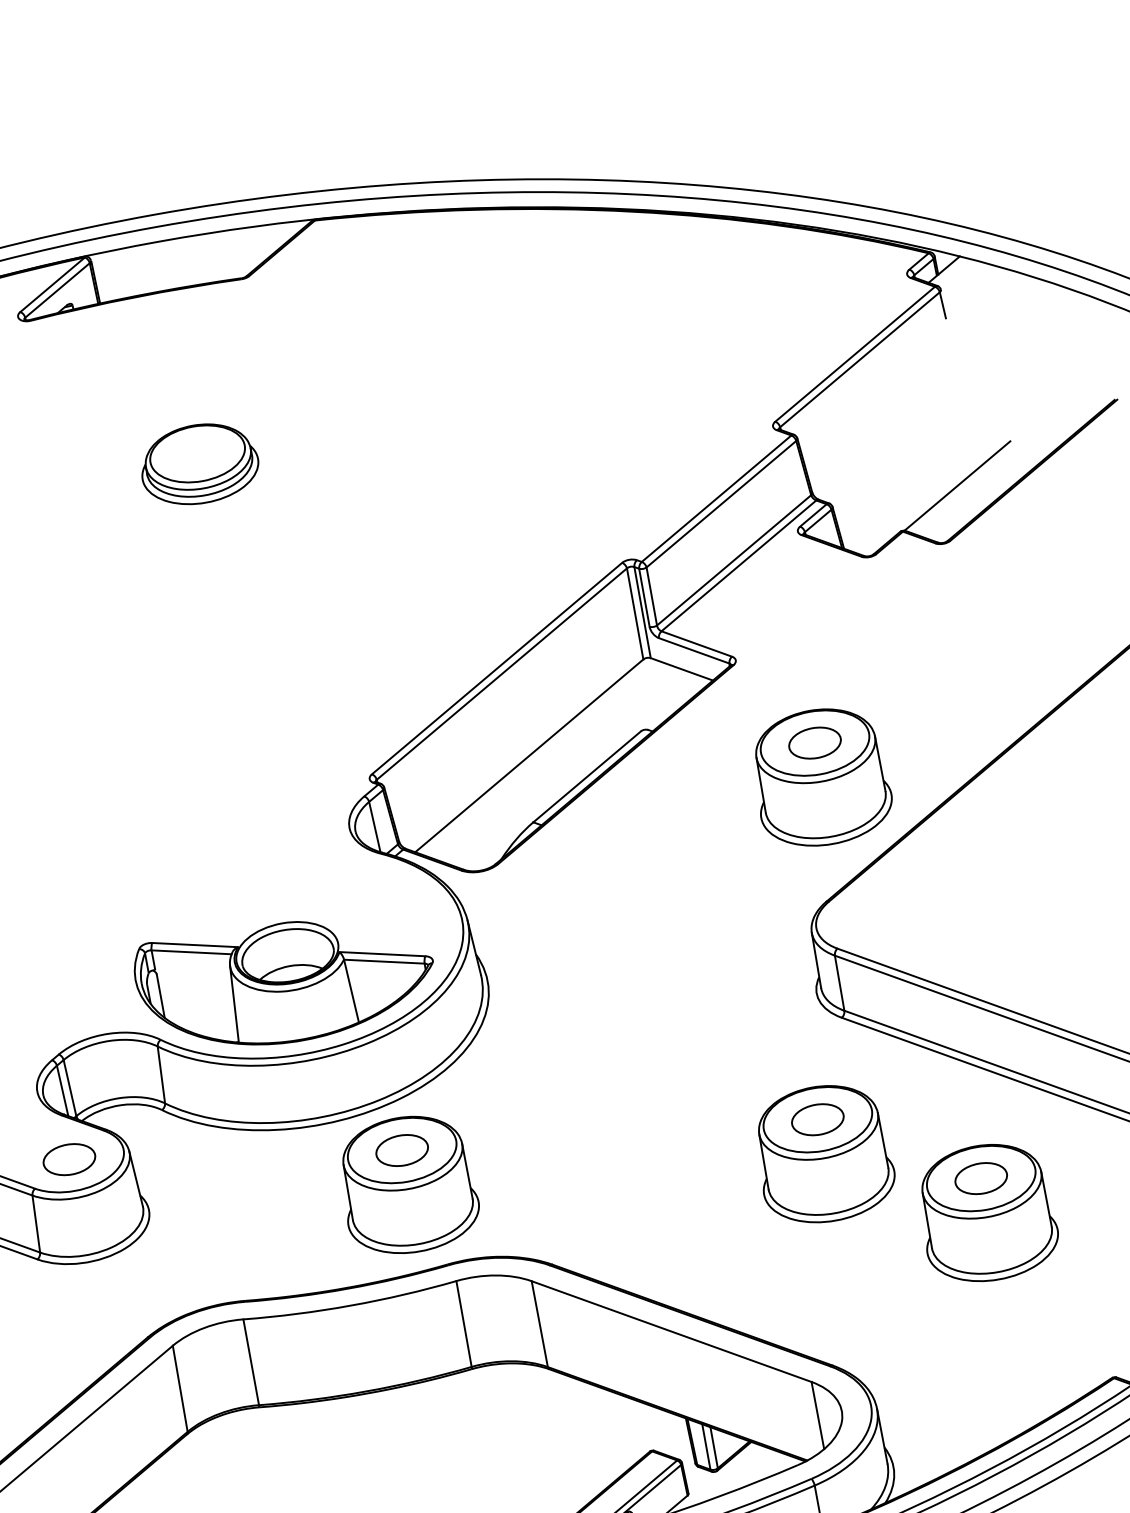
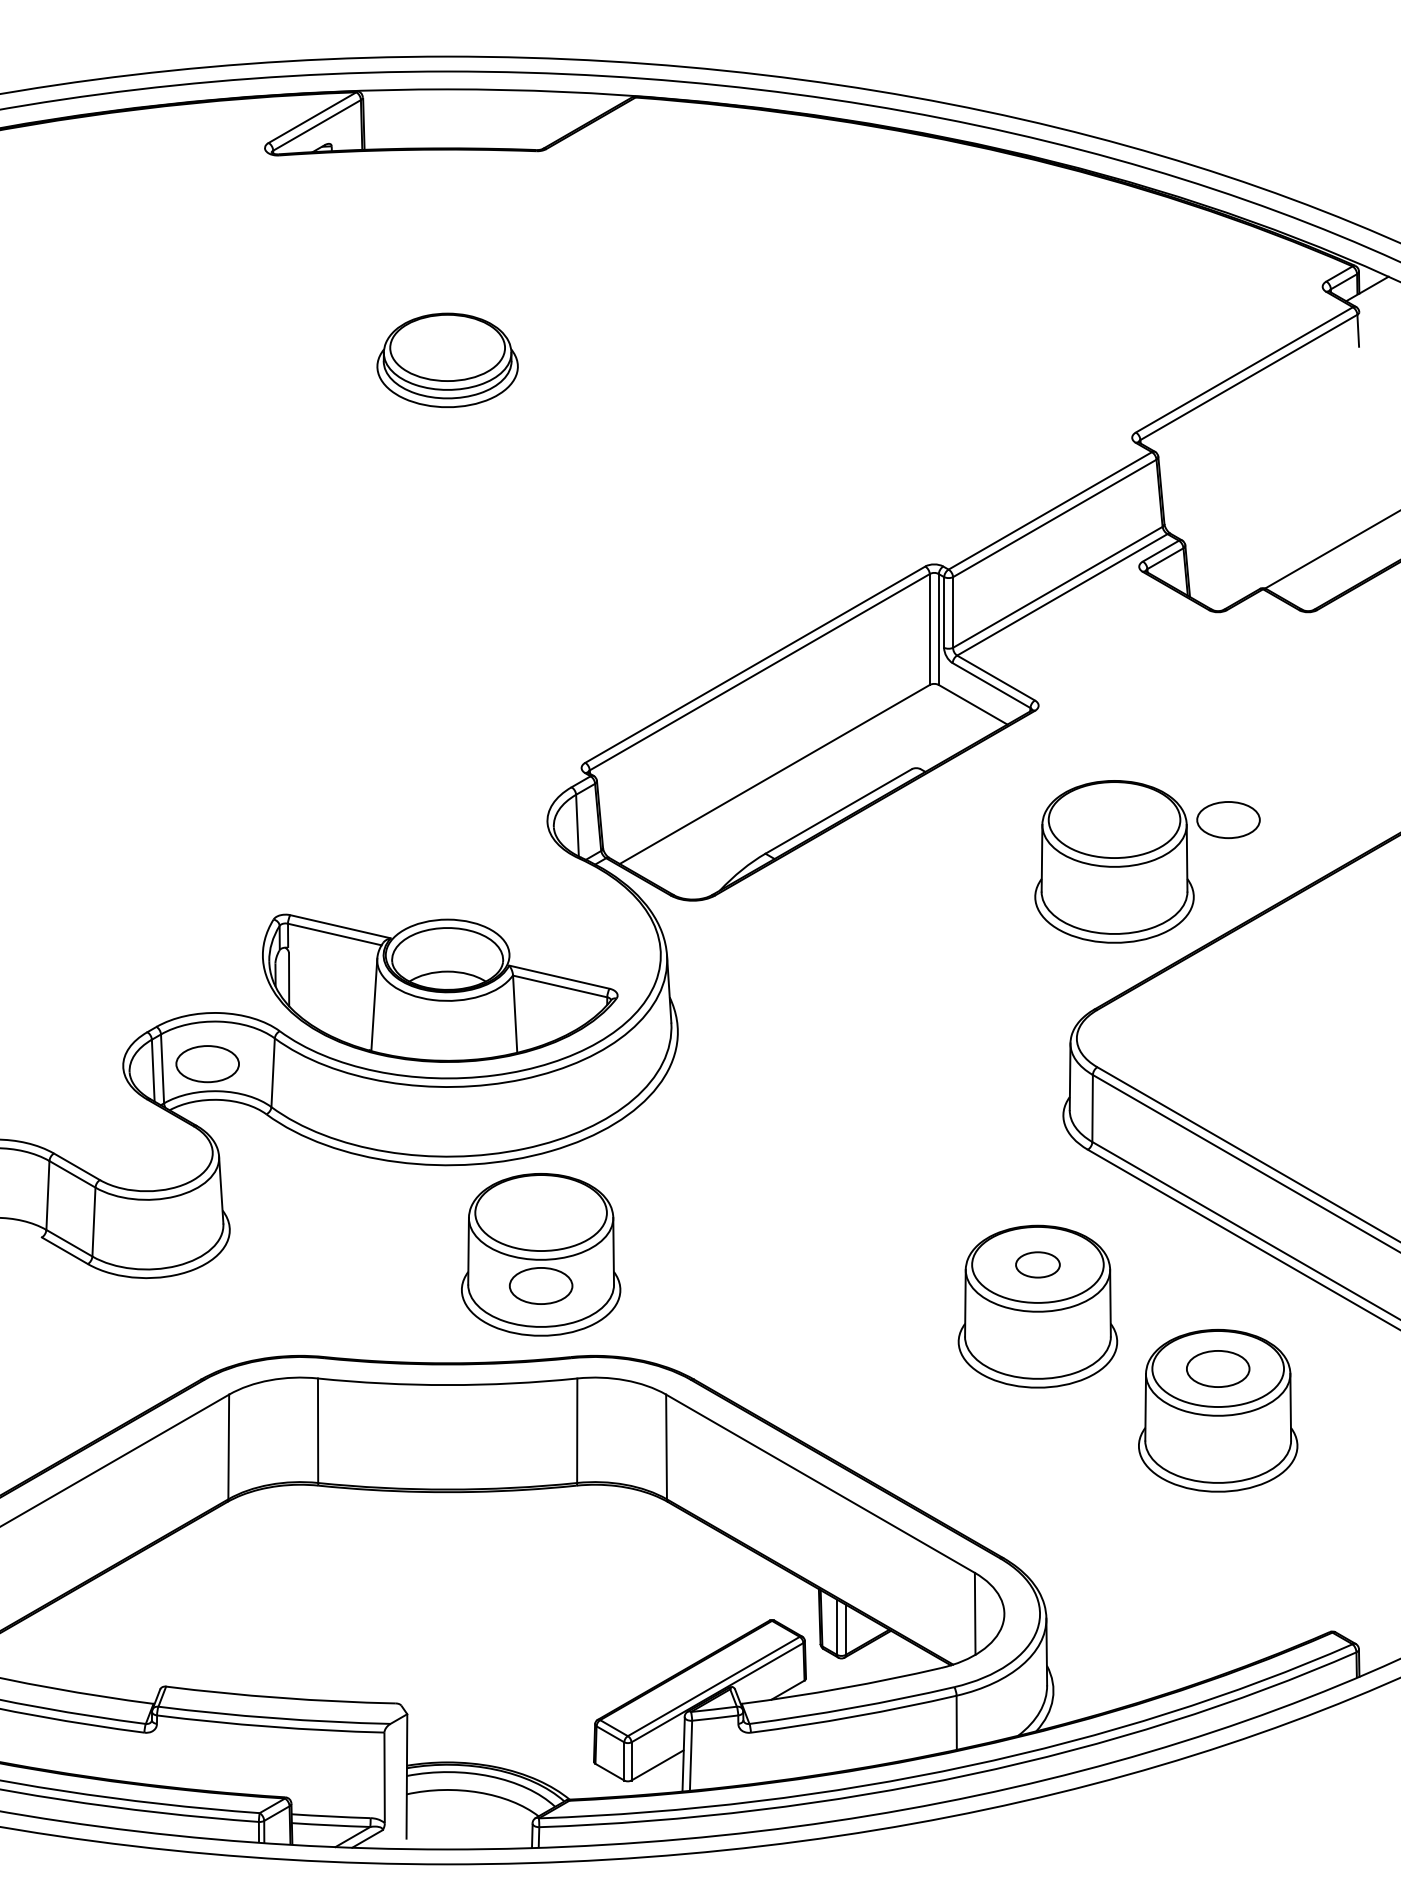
part: (814, 742) -> (1228, 819), moved
part: (817, 1119) -> (1037, 1264), size x0.7
part: (401, 1150) -> (540, 1285), moved
part: (69, 1159) -> (207, 1064), moved

